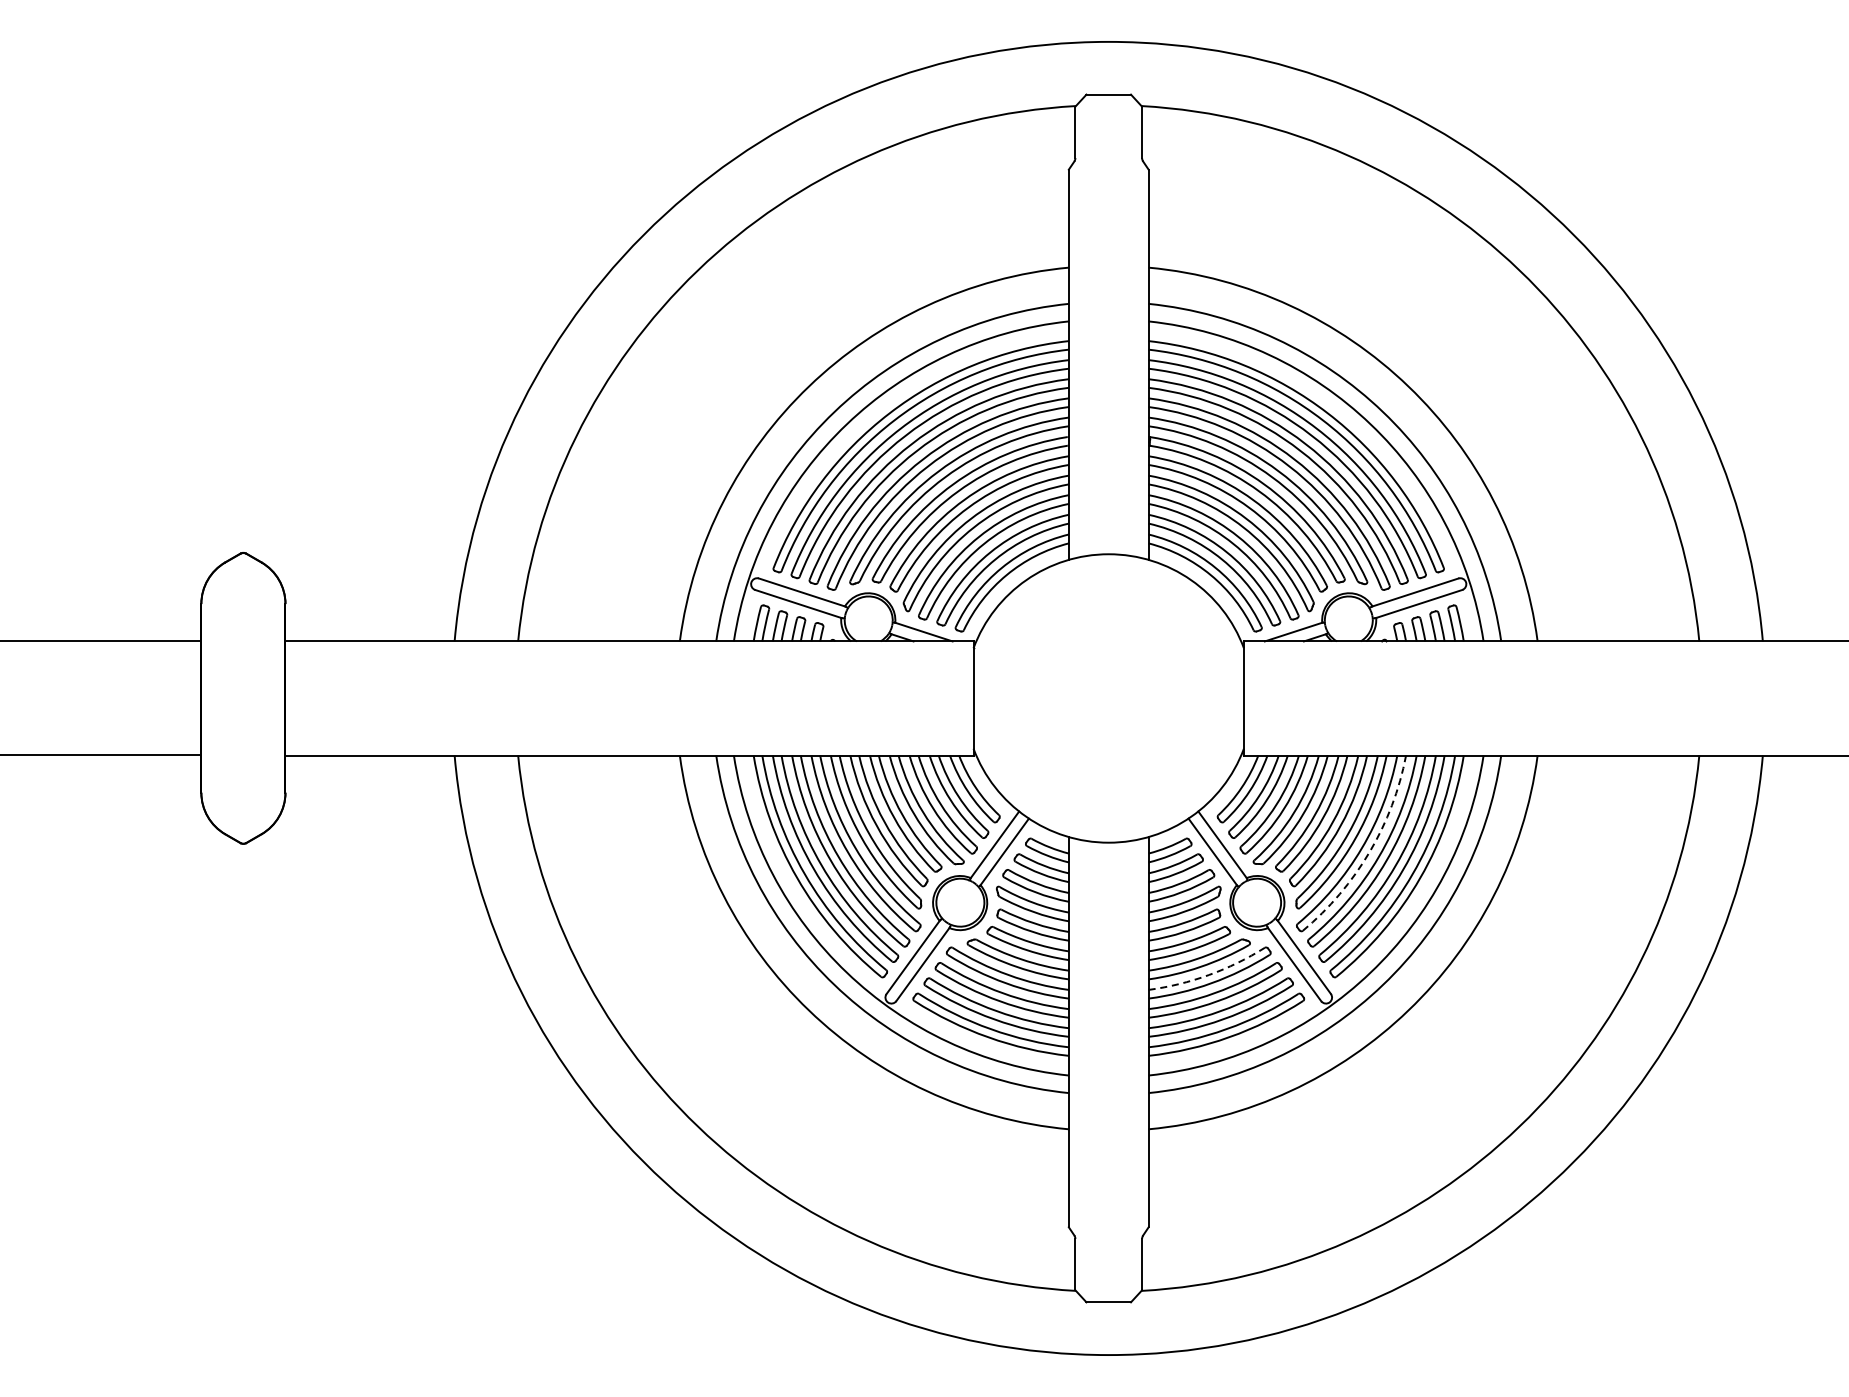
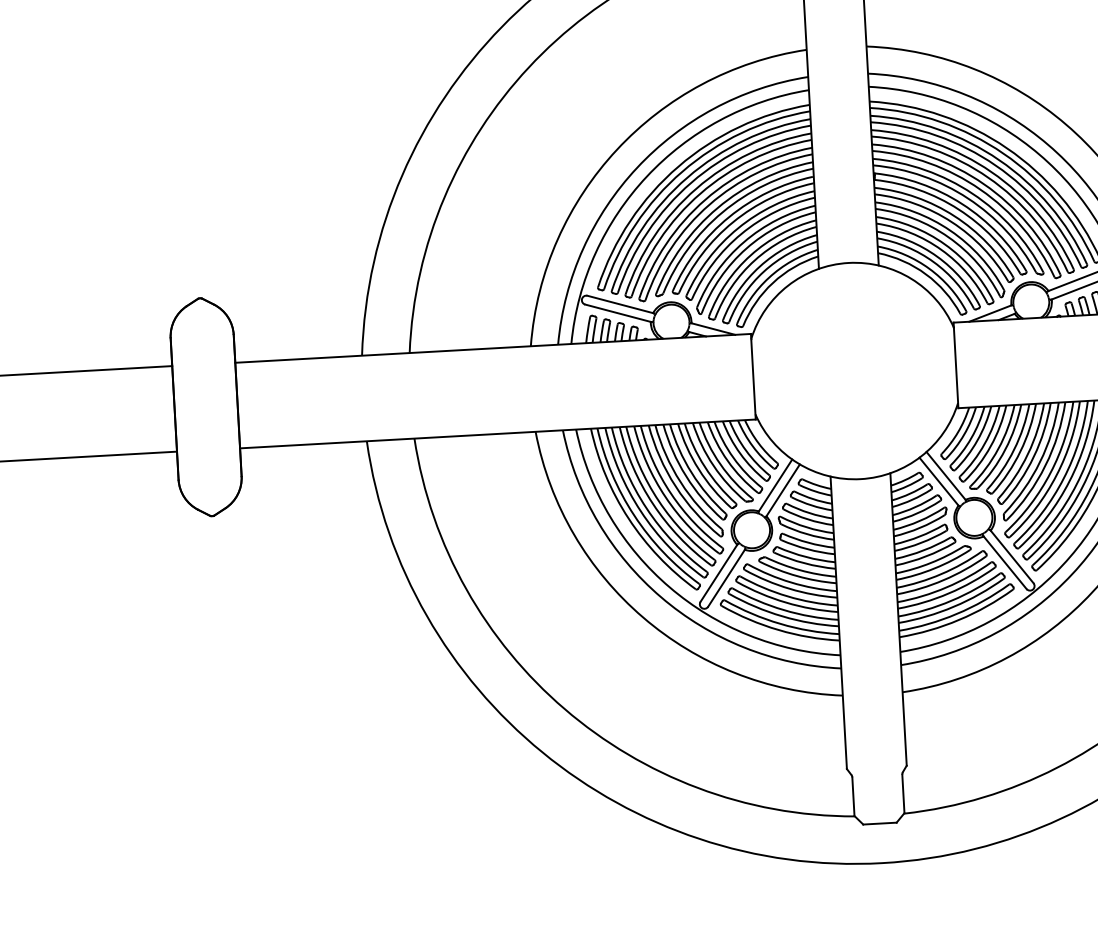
arc: (1369, 852) -> (1056, 475), dashed -> solid
arc: (1209, 975) -> (941, 574), dashed -> solid

